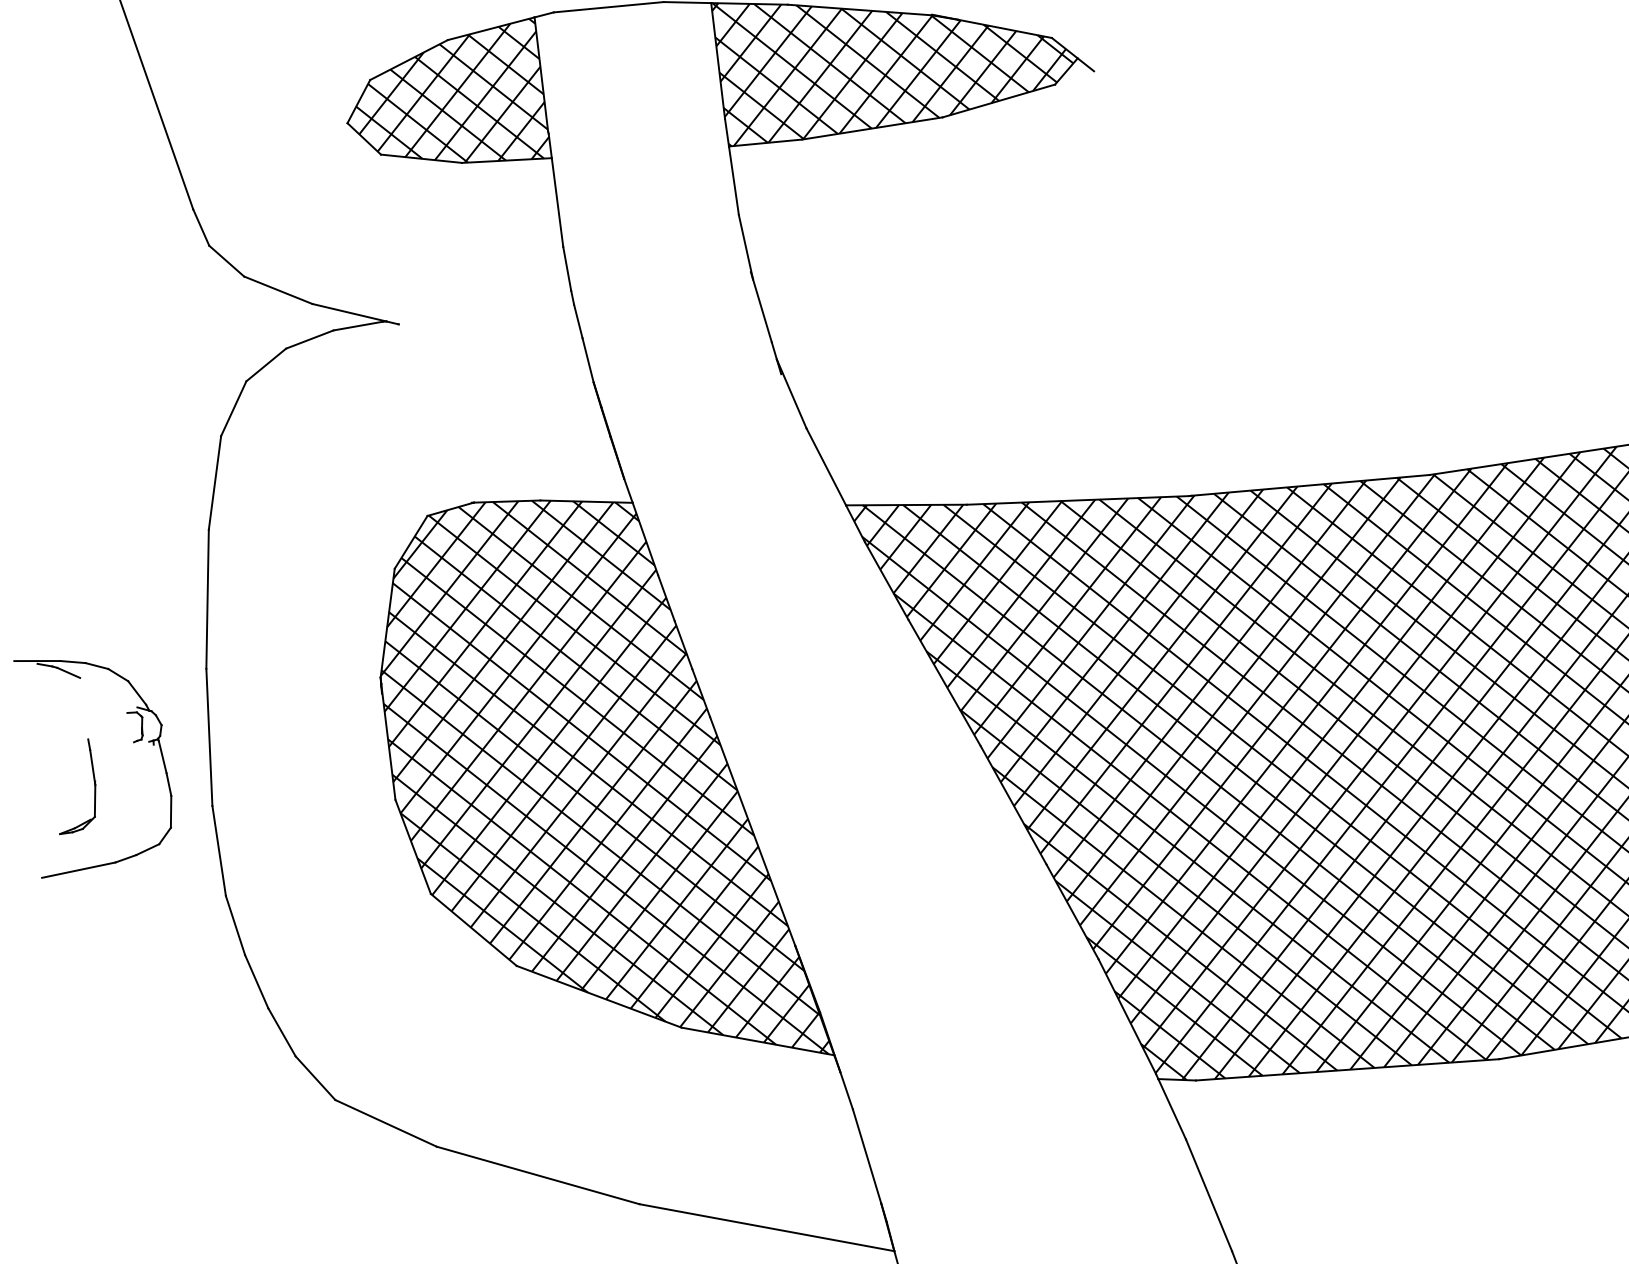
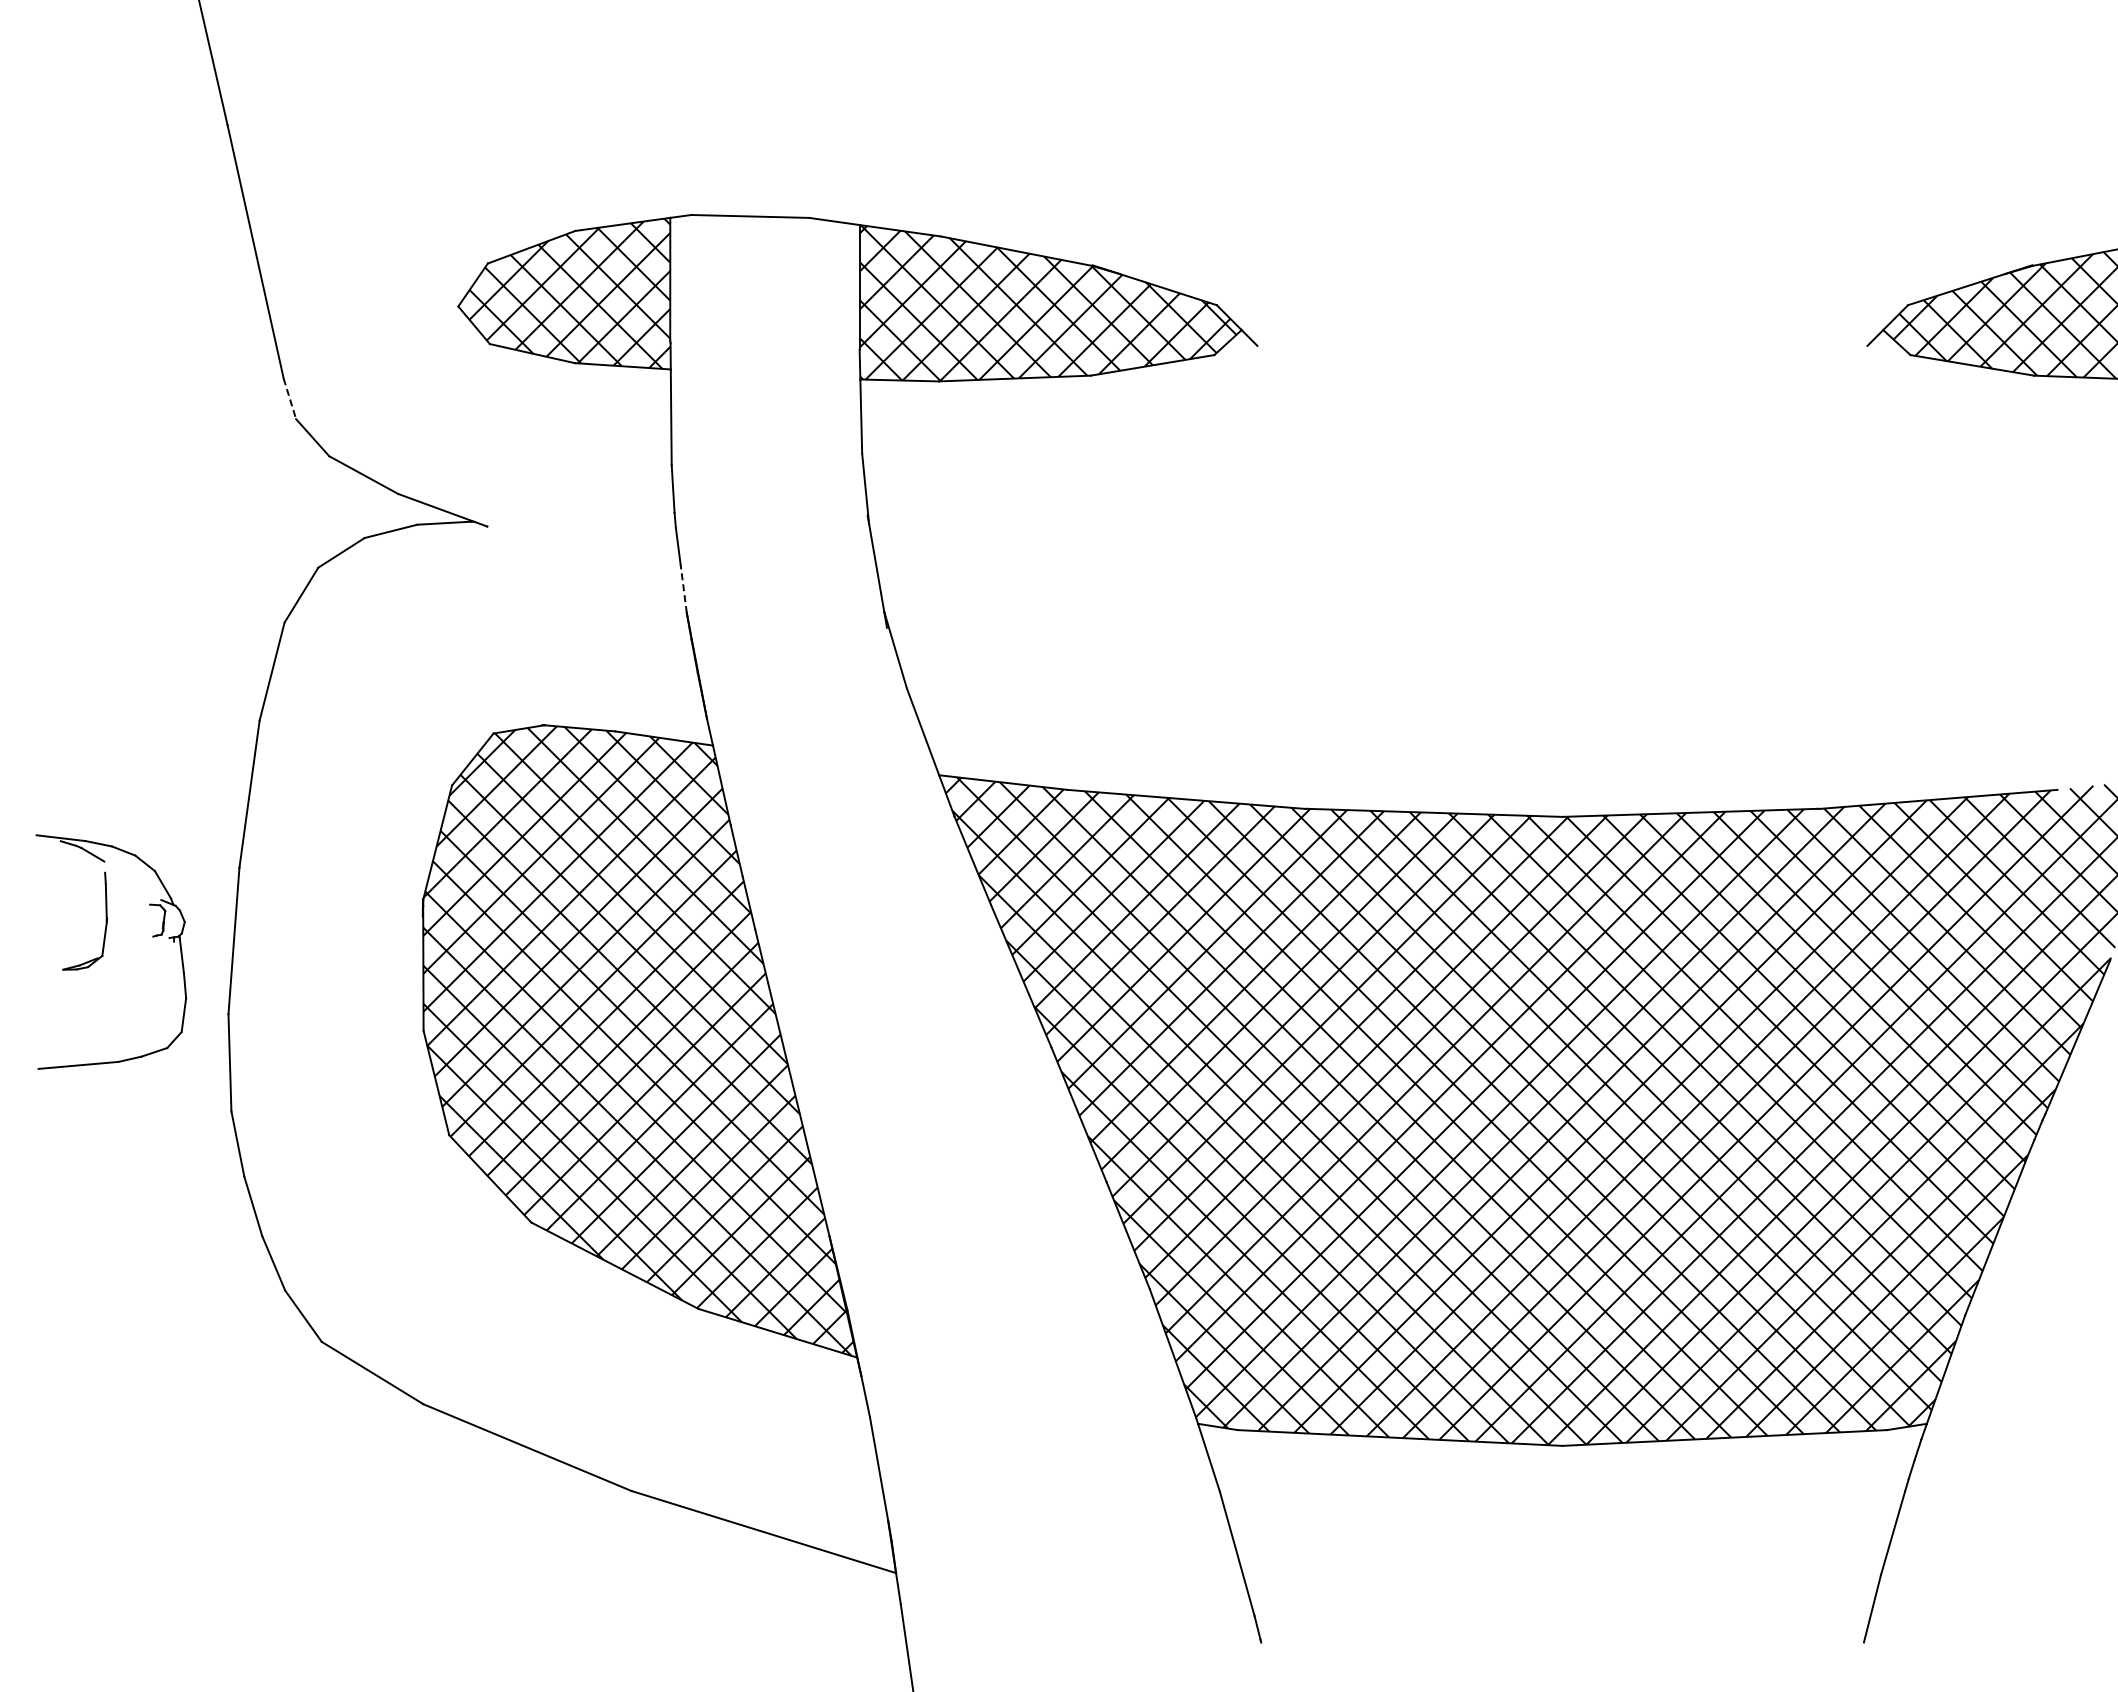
line: (201, 228) -> (290, 399), solid -> dashed
line: (587, 360) -> (683, 588), solid -> dashed
part: (93, 783) -> (105, 920), moved

